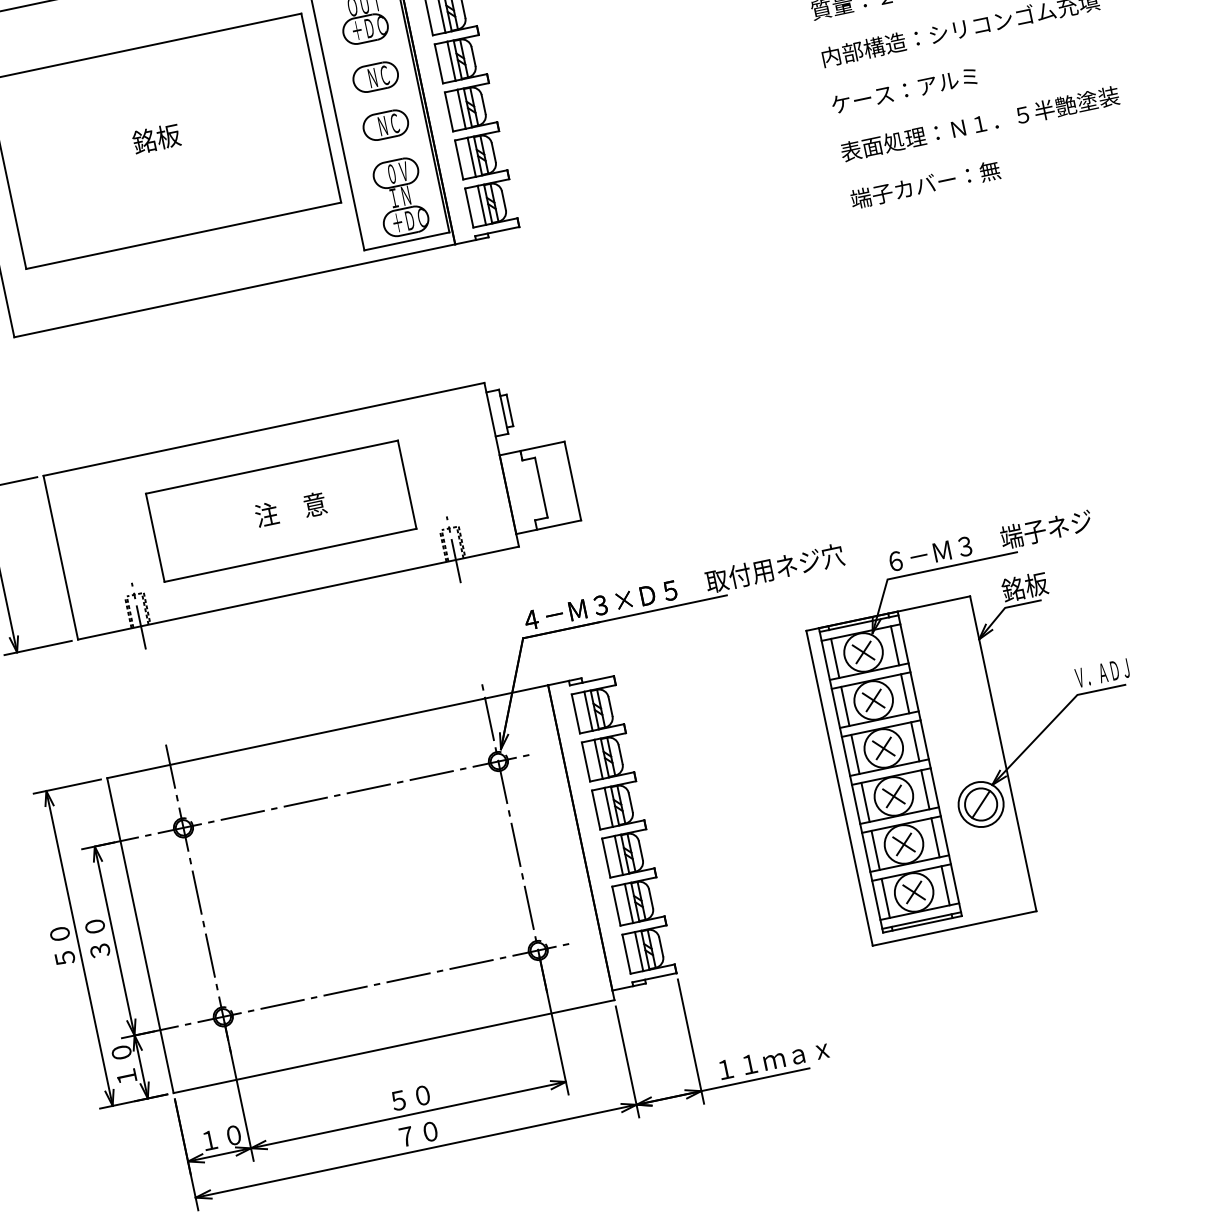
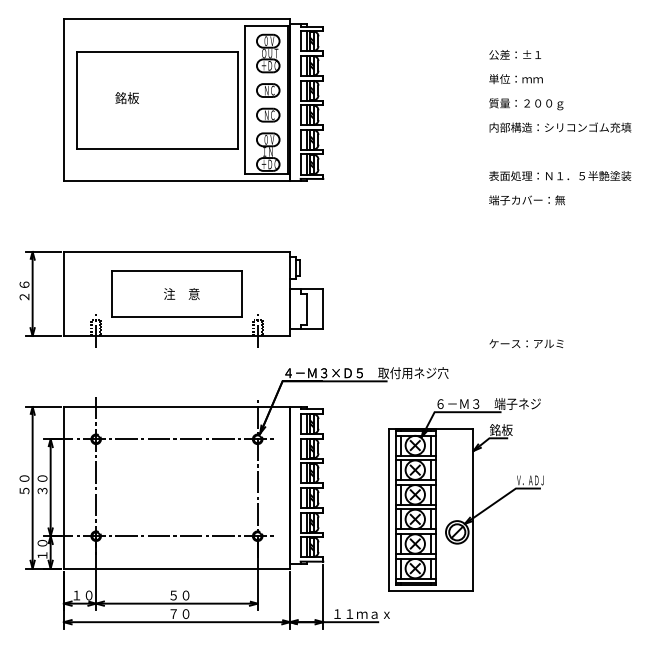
text: (904, 89) -> (526, 343), moved
text: (155, 139) -> (126, 98), moved
part: (981, 727) -> (465, 494), moved

